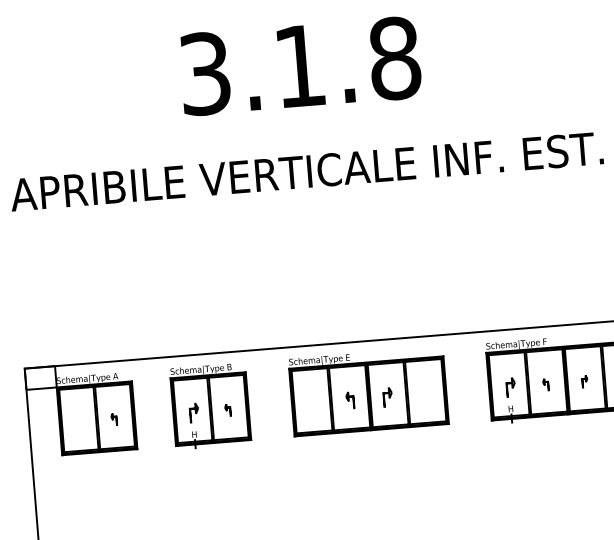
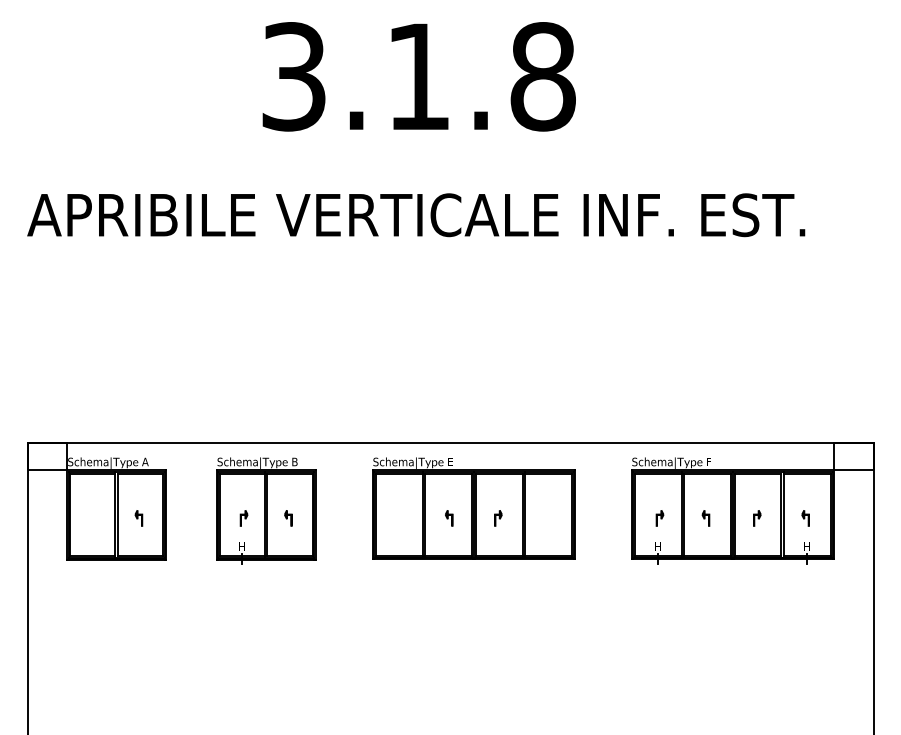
part: (510, 387) -> (659, 518), size x0.62
part: (387, 397) -> (498, 518), size x0.62
part: (350, 400) -> (449, 518), size x0.71
part: (193, 413) -> (243, 518), size x0.62

